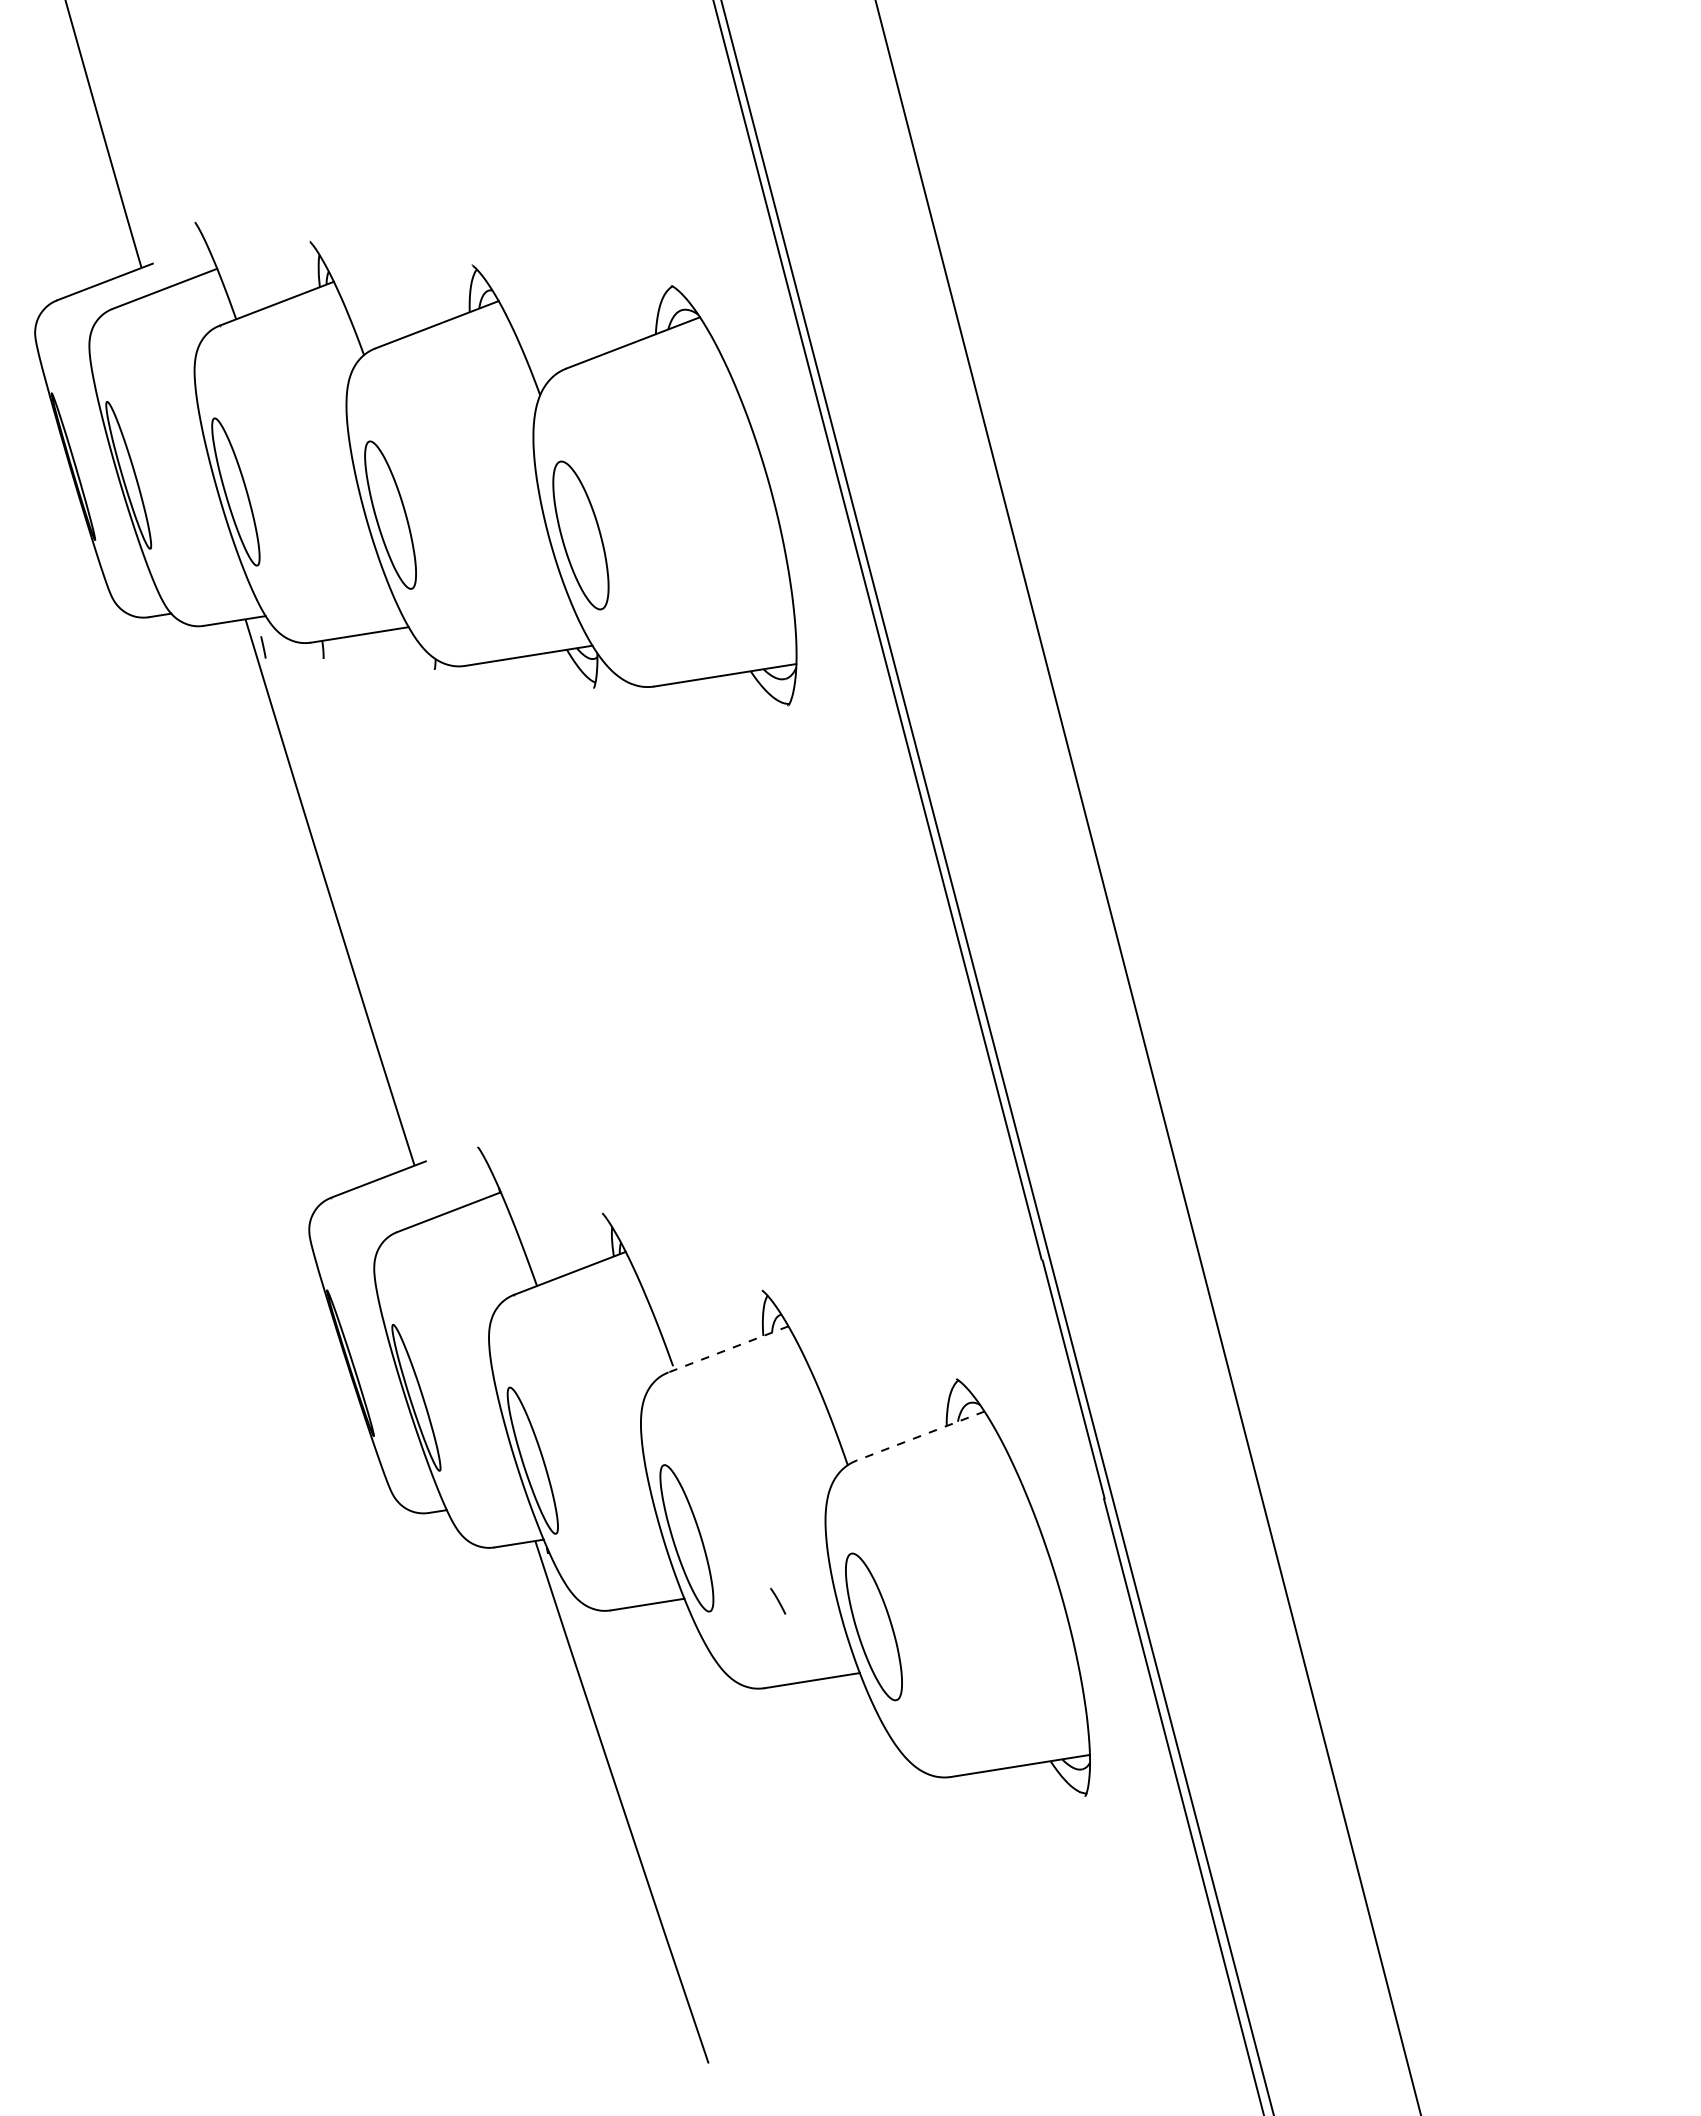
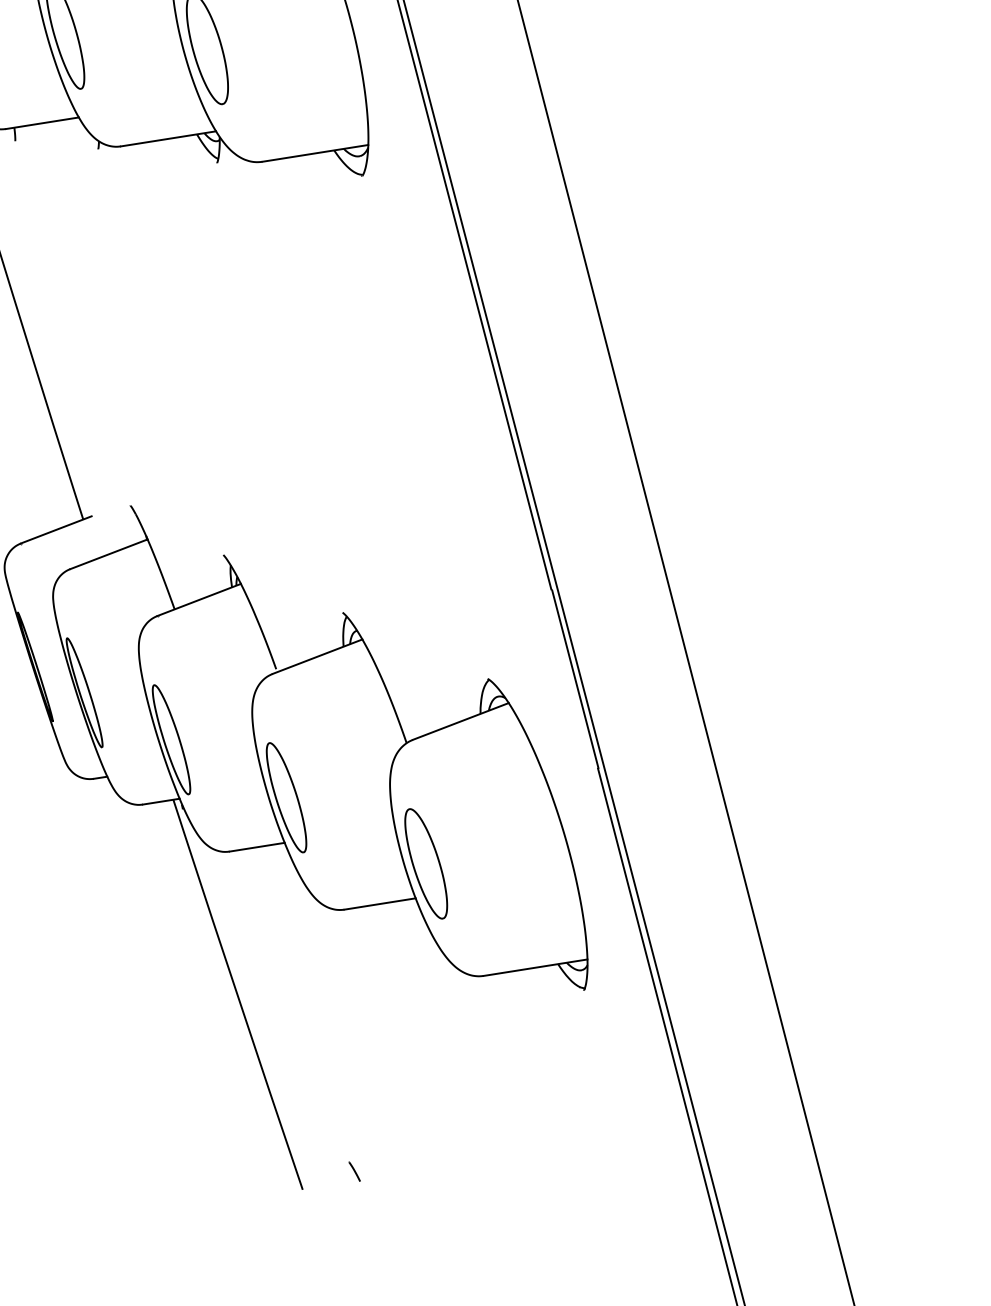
line: (728, 1349) -> (317, 656), dashed -> solid
line: (920, 1436) -> (460, 721), dashed -> solid
line: (778, 1600) -> (354, 1171), moved

